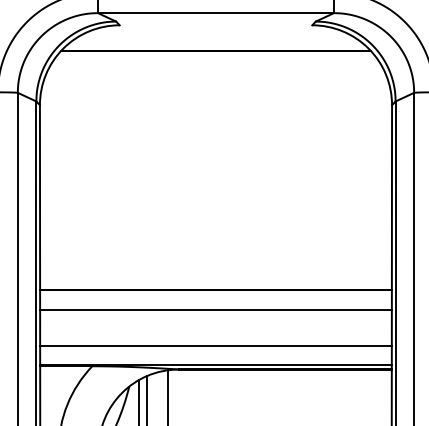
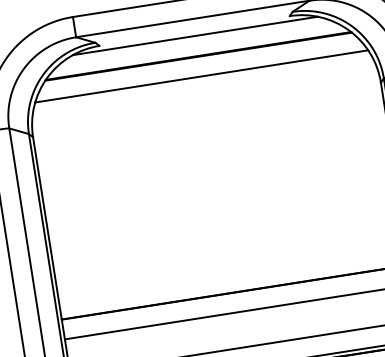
line: (215, 30) -> (194, 36), added
line: (215, 71) -> (201, 76), added

